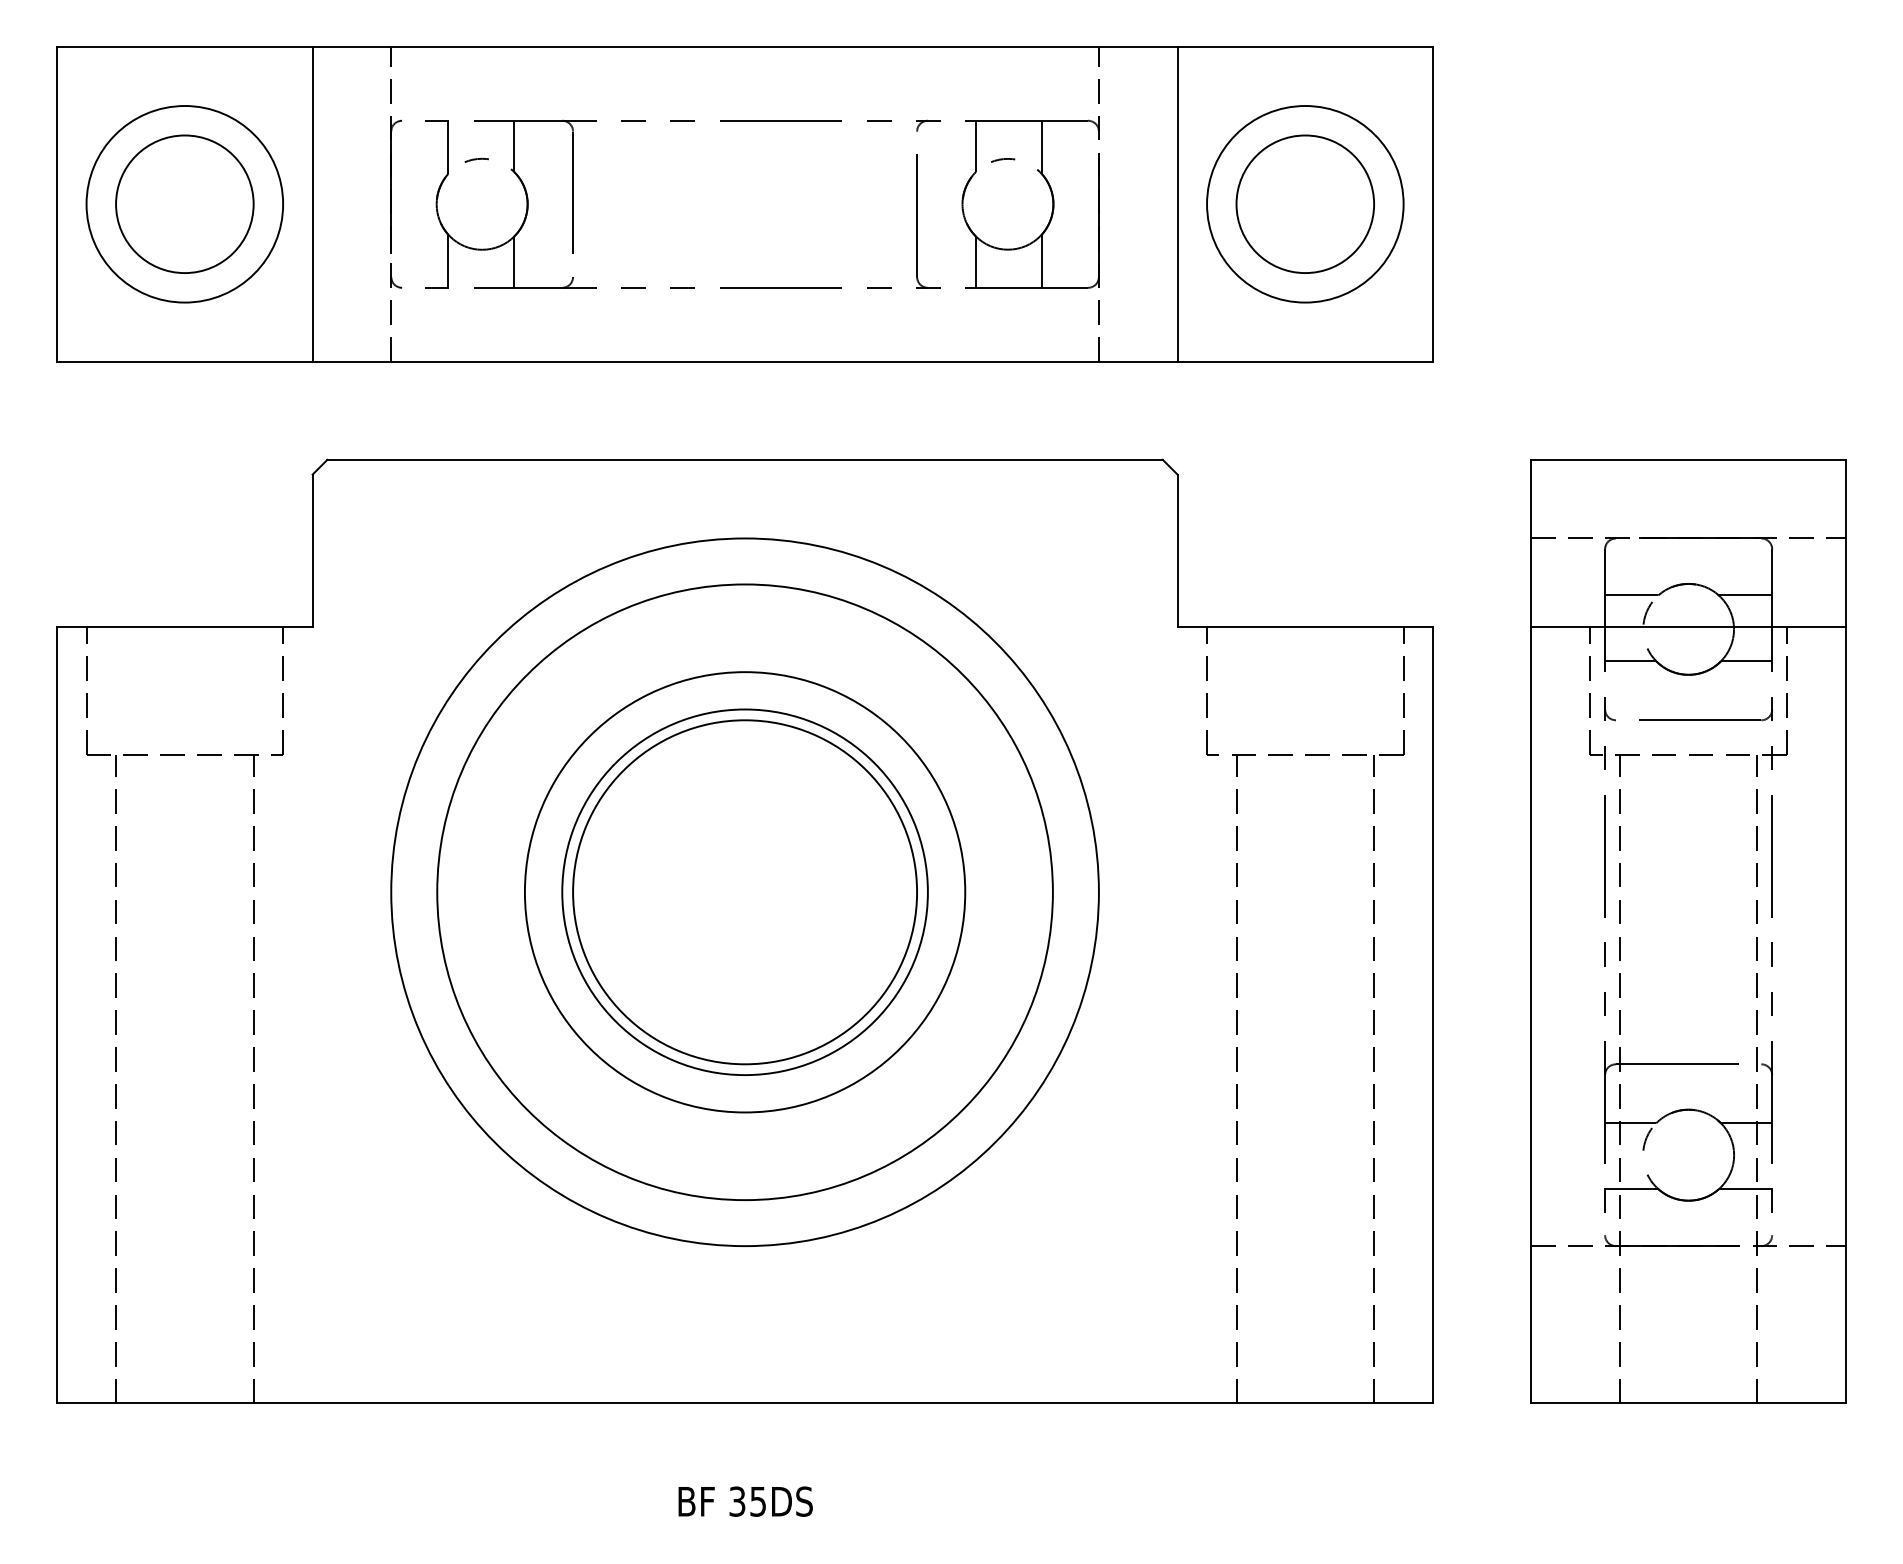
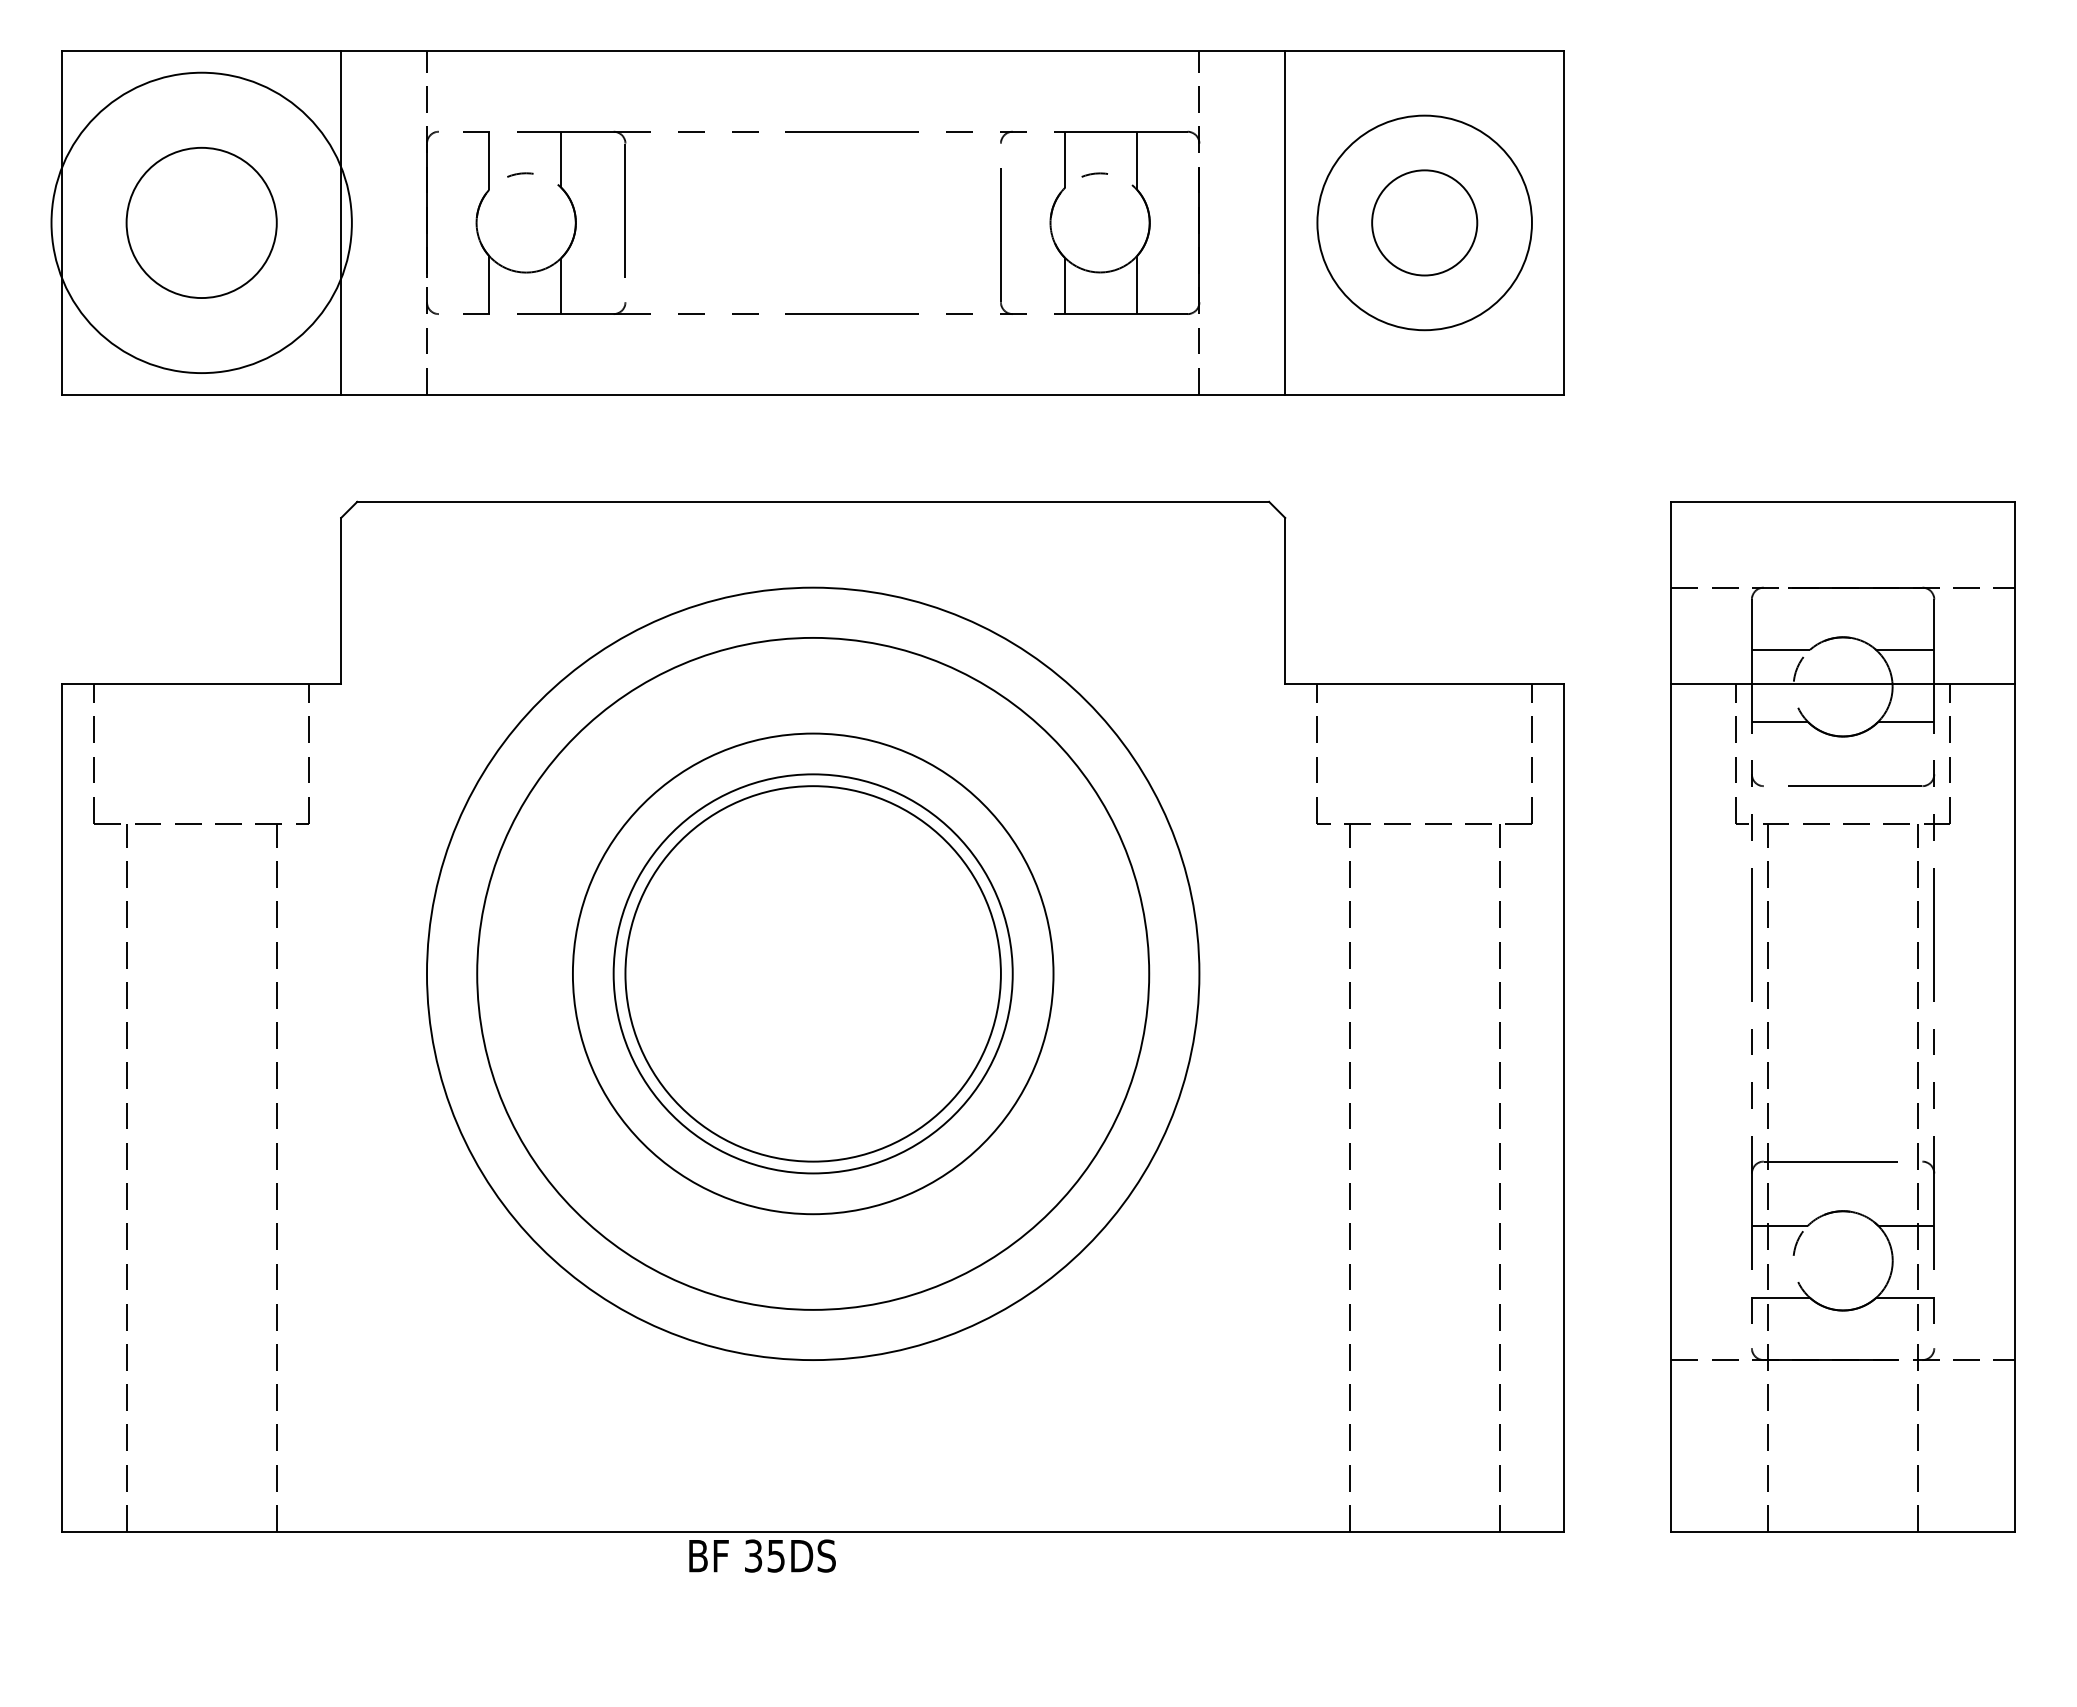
circle: (184, 204) -> (201, 223), size x1.4
circle: (1305, 204) -> (1424, 223), size x0.7
text: (745, 1501) -> (762, 1555), moved

